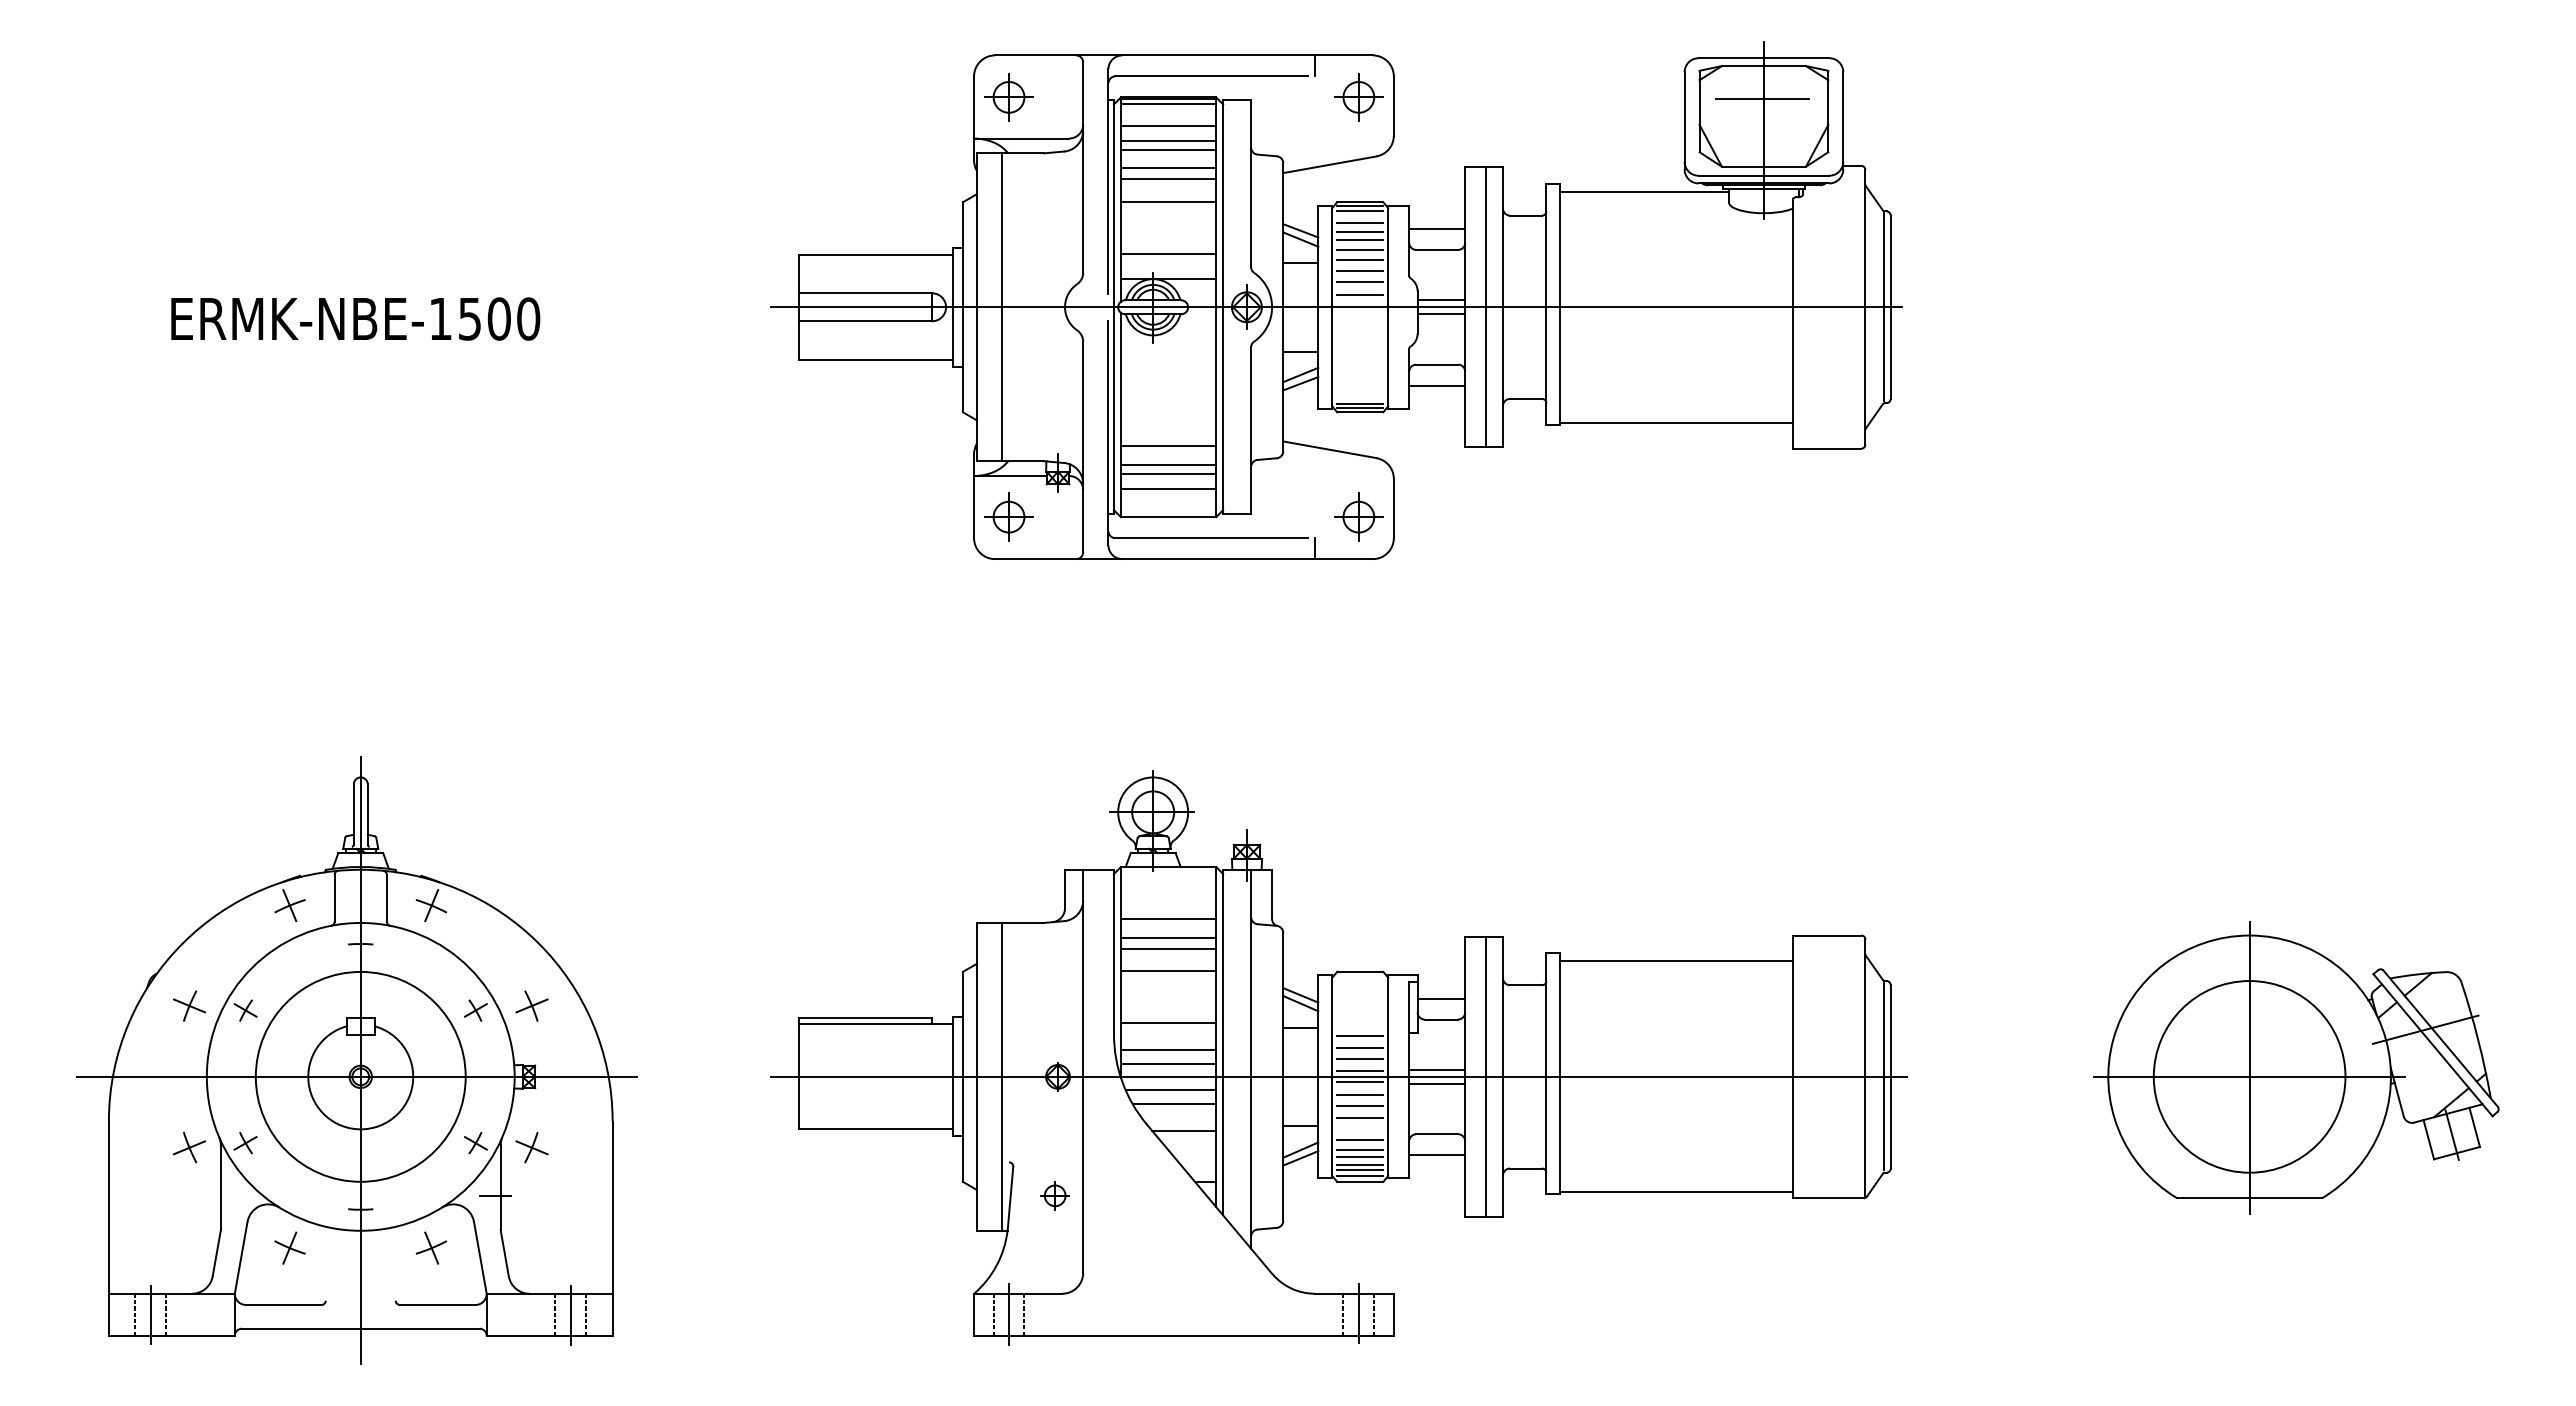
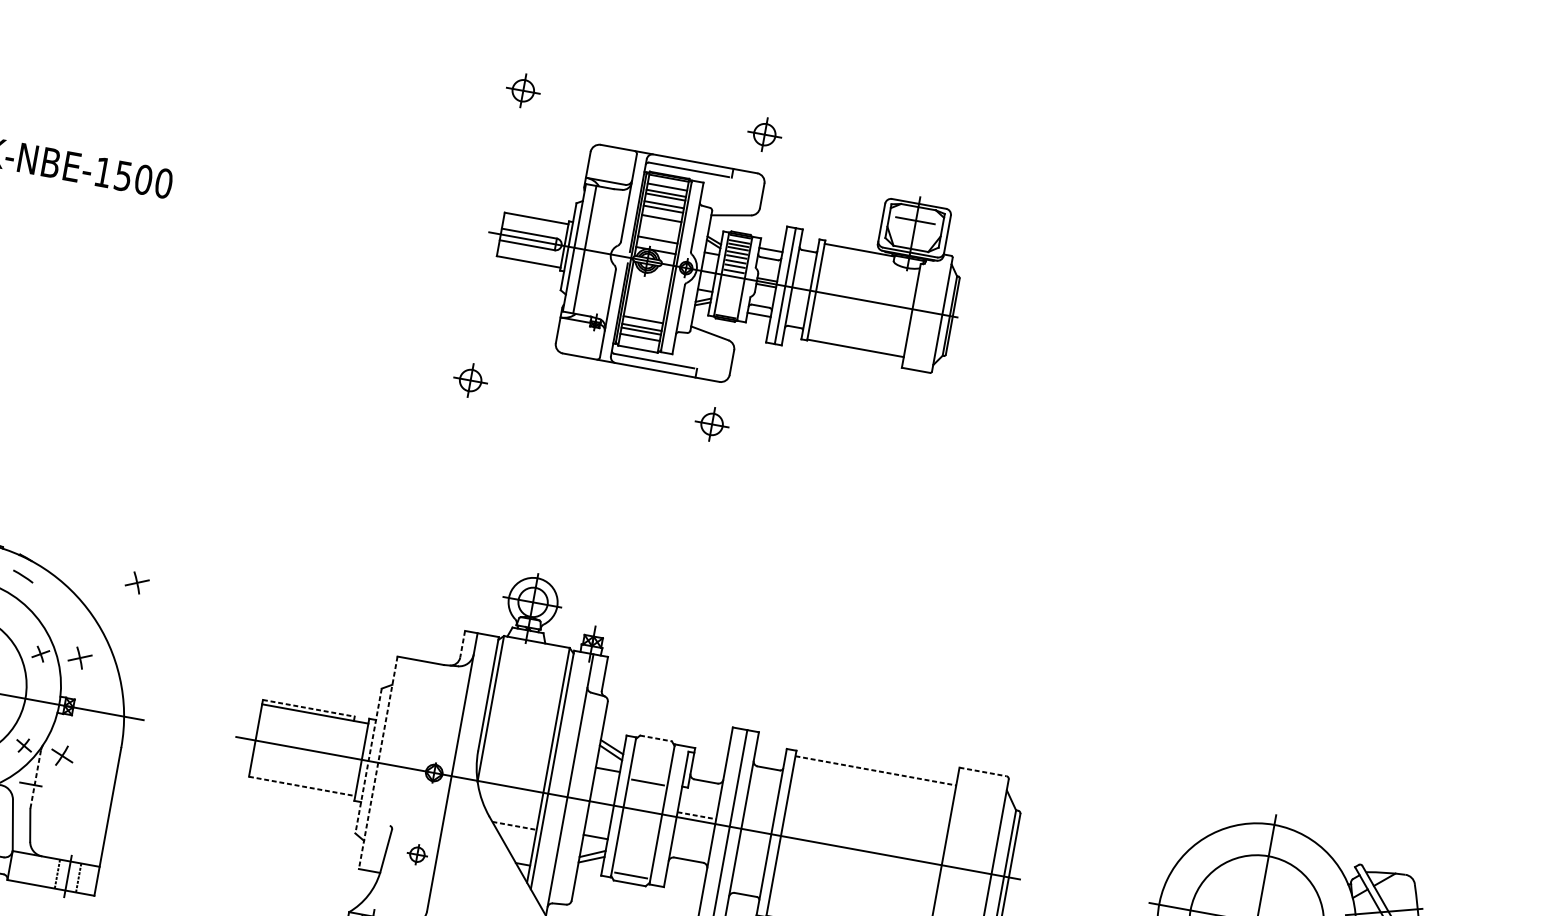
part: (1336, 300) -> (723, 272), size x0.6
part: (592, 885) -> (136, 582), added
line: (1065, 889) -> (462, 644), solid -> dashed
line: (431, 905) -> (23, 576), removed
line: (1168, 919) -> (530, 678), removed
line: (1827, 935) -> (983, 771), solid -> dashed
line: (1168, 938) -> (527, 691), removed
line: (1168, 948) -> (526, 698), removed
line: (1677, 961) -> (876, 771), solid -> dashed
line: (1168, 971) -> (523, 714), removed
line: (1360, 971) -> (656, 738), solid -> dashed
line: (1441, 998) -> (708, 767), removed
line: (866, 1018) -> (309, 708), solid -> dashed
line: (1168, 1023) -> (517, 750), removed
line: (1360, 1047) -> (646, 790), removed
line: (1168, 1049) -> (513, 767), removed
line: (1360, 1058) -> (645, 798), removed
line: (1168, 1063) -> (512, 777), removed
line: (1437, 1069) -> (697, 815), solid -> dashed
line: (1360, 1071) -> (643, 807), removed
line: (962, 1076) -> (368, 760), solid -> dashed
line: (976, 1076) -> (378, 762), solid -> dashed
line: (1002, 1076) -> (395, 765), removed
line: (1360, 1082) -> (642, 814), removed
line: (1437, 1083) -> (695, 825), removed
line: (1170, 1090) -> (510, 796), removed
line: (1360, 1094) -> (640, 823), removed
line: (1174, 1103) -> (511, 805), removed
line: (1360, 1105) -> (639, 830), removed
line: (1360, 1118) -> (637, 839), removed
line: (876, 1129) -> (302, 786), solid -> dashed
line: (1184, 1130) -> (514, 825), solid -> dashed
line: (1360, 1139) -> (635, 854), removed
line: (1360, 1149) -> (633, 861), removed
line: (1437, 1155) -> (686, 874), removed
line: (1360, 1157) -> (632, 866), removed
line: (1360, 1164) -> (632, 871), removed
line: (1360, 1175) -> (630, 879), removed
line: (500, 1188) -> (35, 780), solid -> dashed

